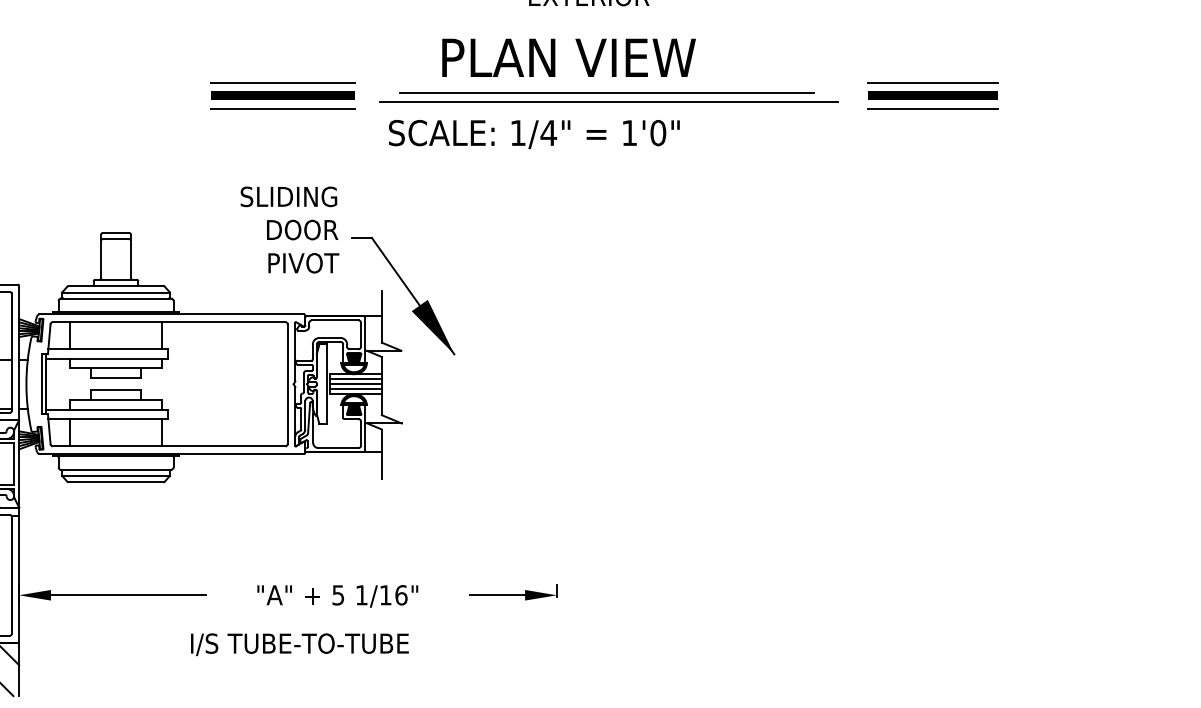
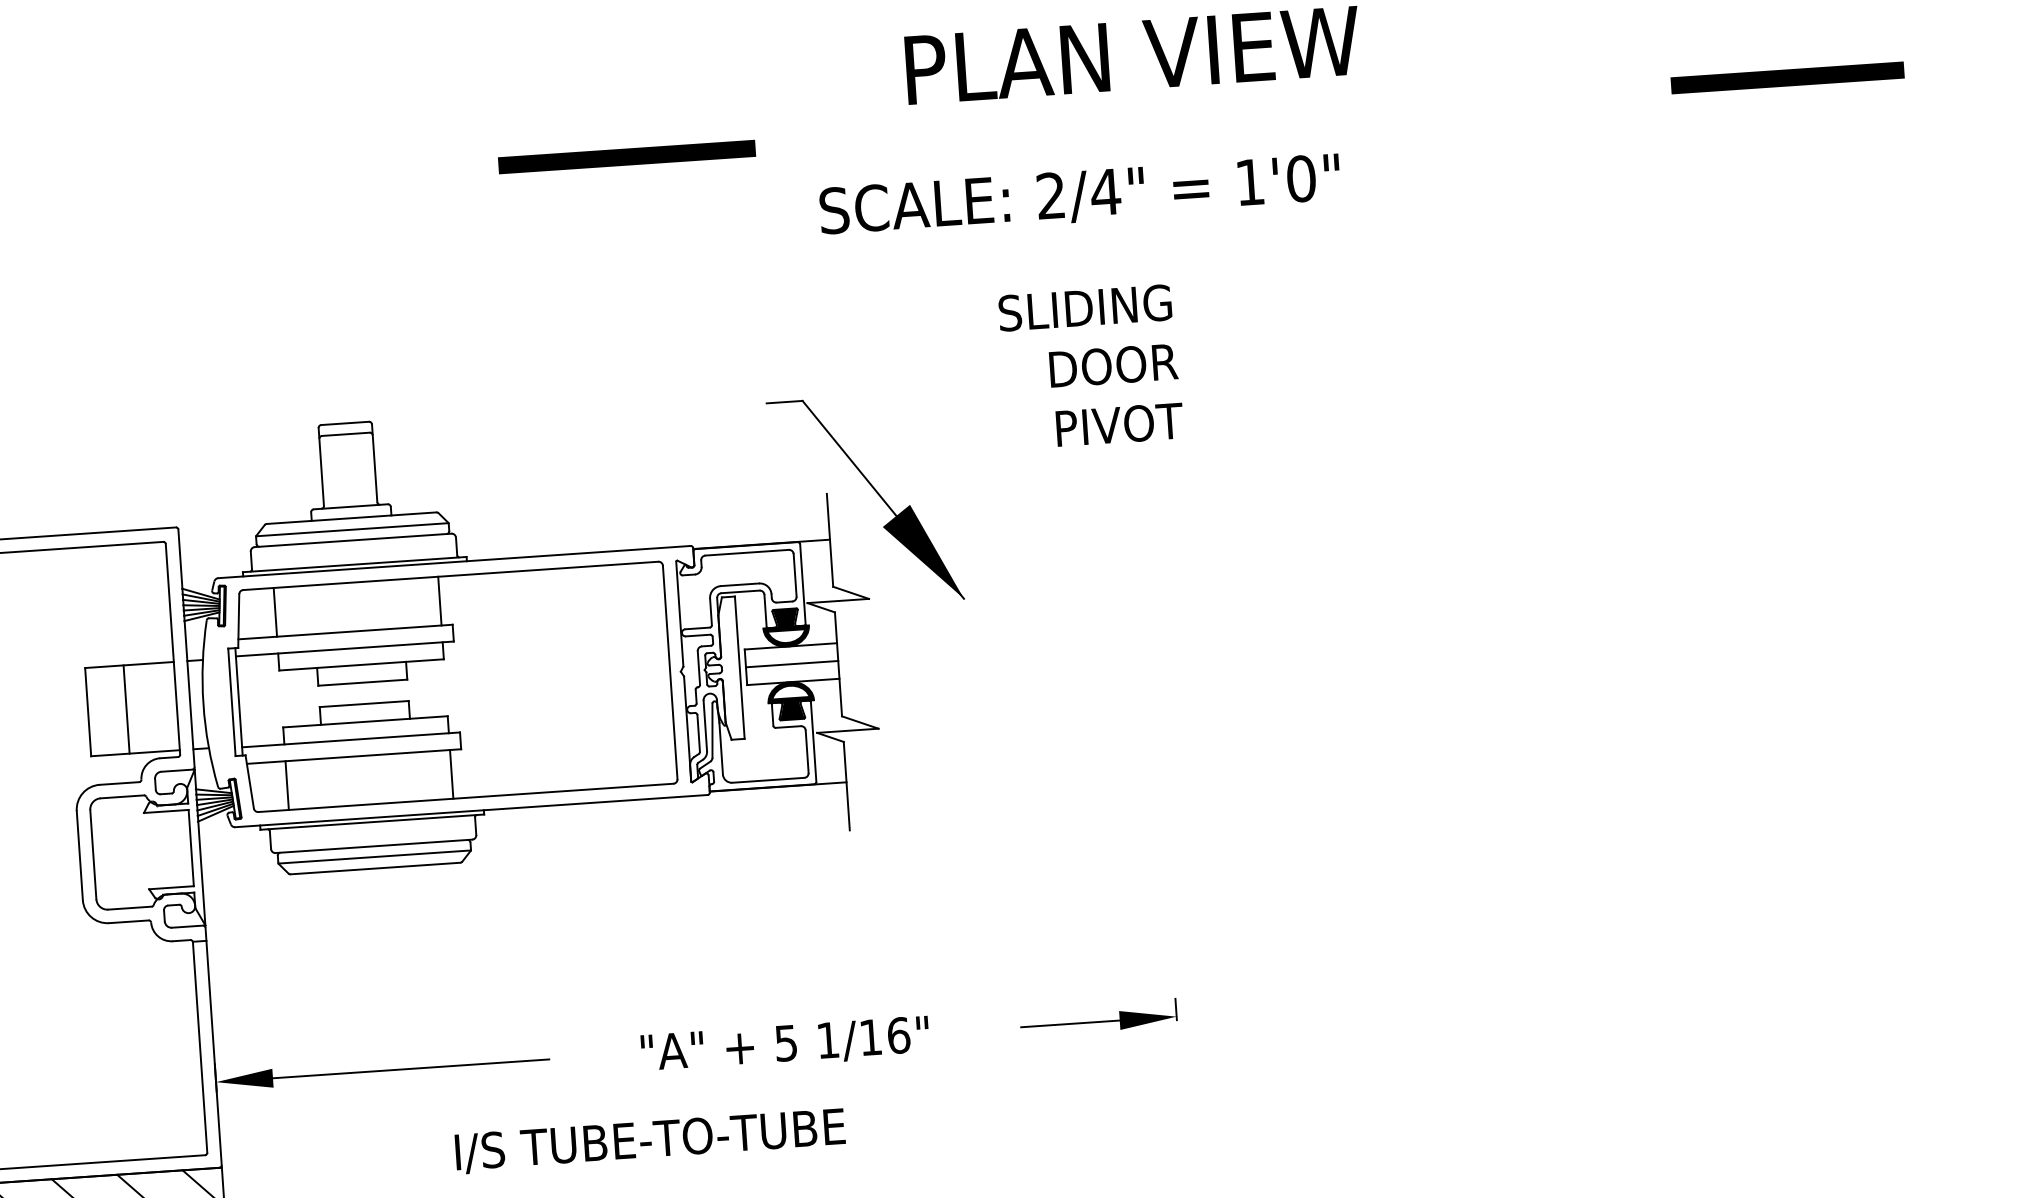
line: (283, 82) -> (625, 134), removed
line: (932, 82) -> (1784, 55), removed
line: (606, 92) -> (1203, 112), removed
line: (608, 101) -> (1208, 128), removed
line: (282, 108) -> (627, 180), removed
line: (932, 108) -> (1788, 101), removed
text: (517, 132) -> (1049, 194), 1/4" -> 2/4"
text: (289, 229) -> (1090, 366), moved
line: (355, 379) -> (790, 655), removed
line: (355, 389) -> (791, 673), removed
text: (299, 644) -> (649, 1140), moved

